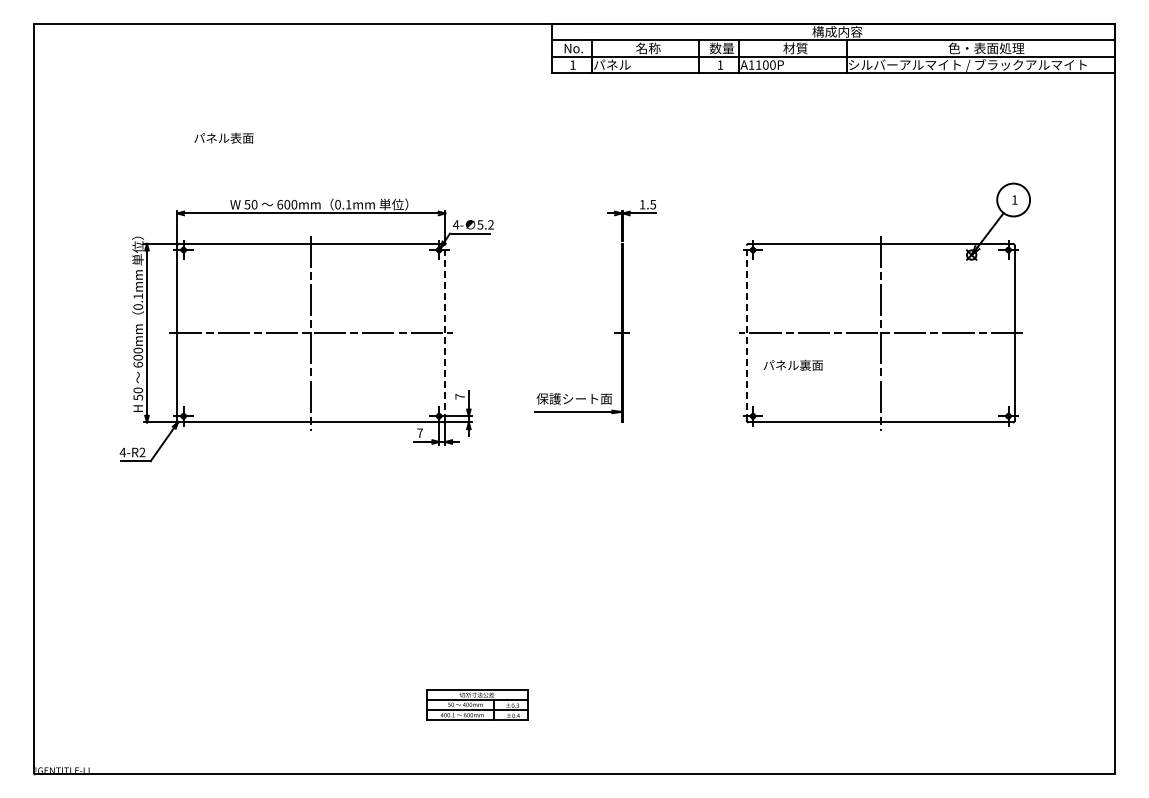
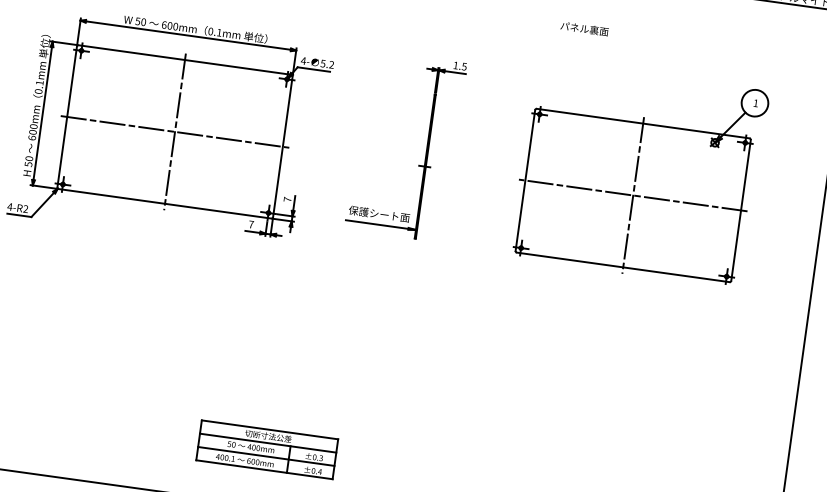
line: (445, 333) -> (282, 147), dashed -> solid
line: (746, 333) -> (525, 180), dashed -> solid
text: (792, 364) -> (584, 28), moved
part: (477, 704) -> (267, 449), size x1.67

